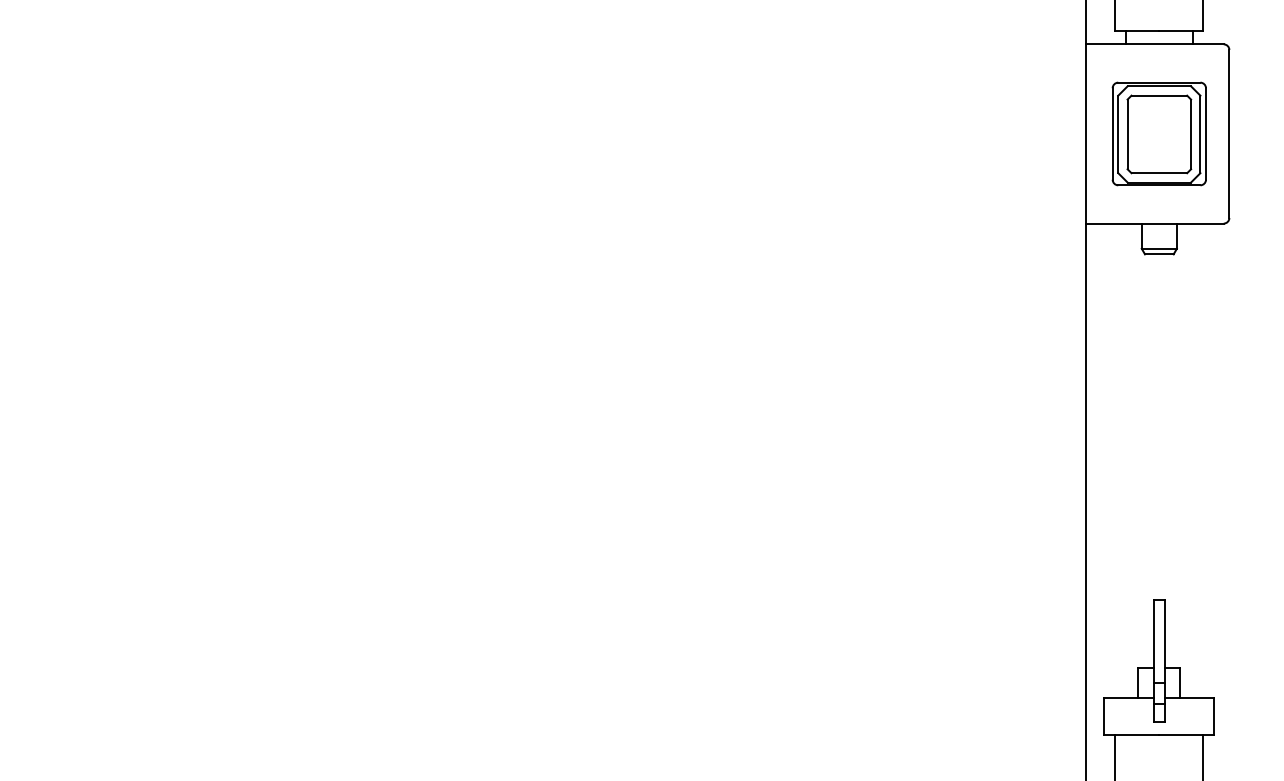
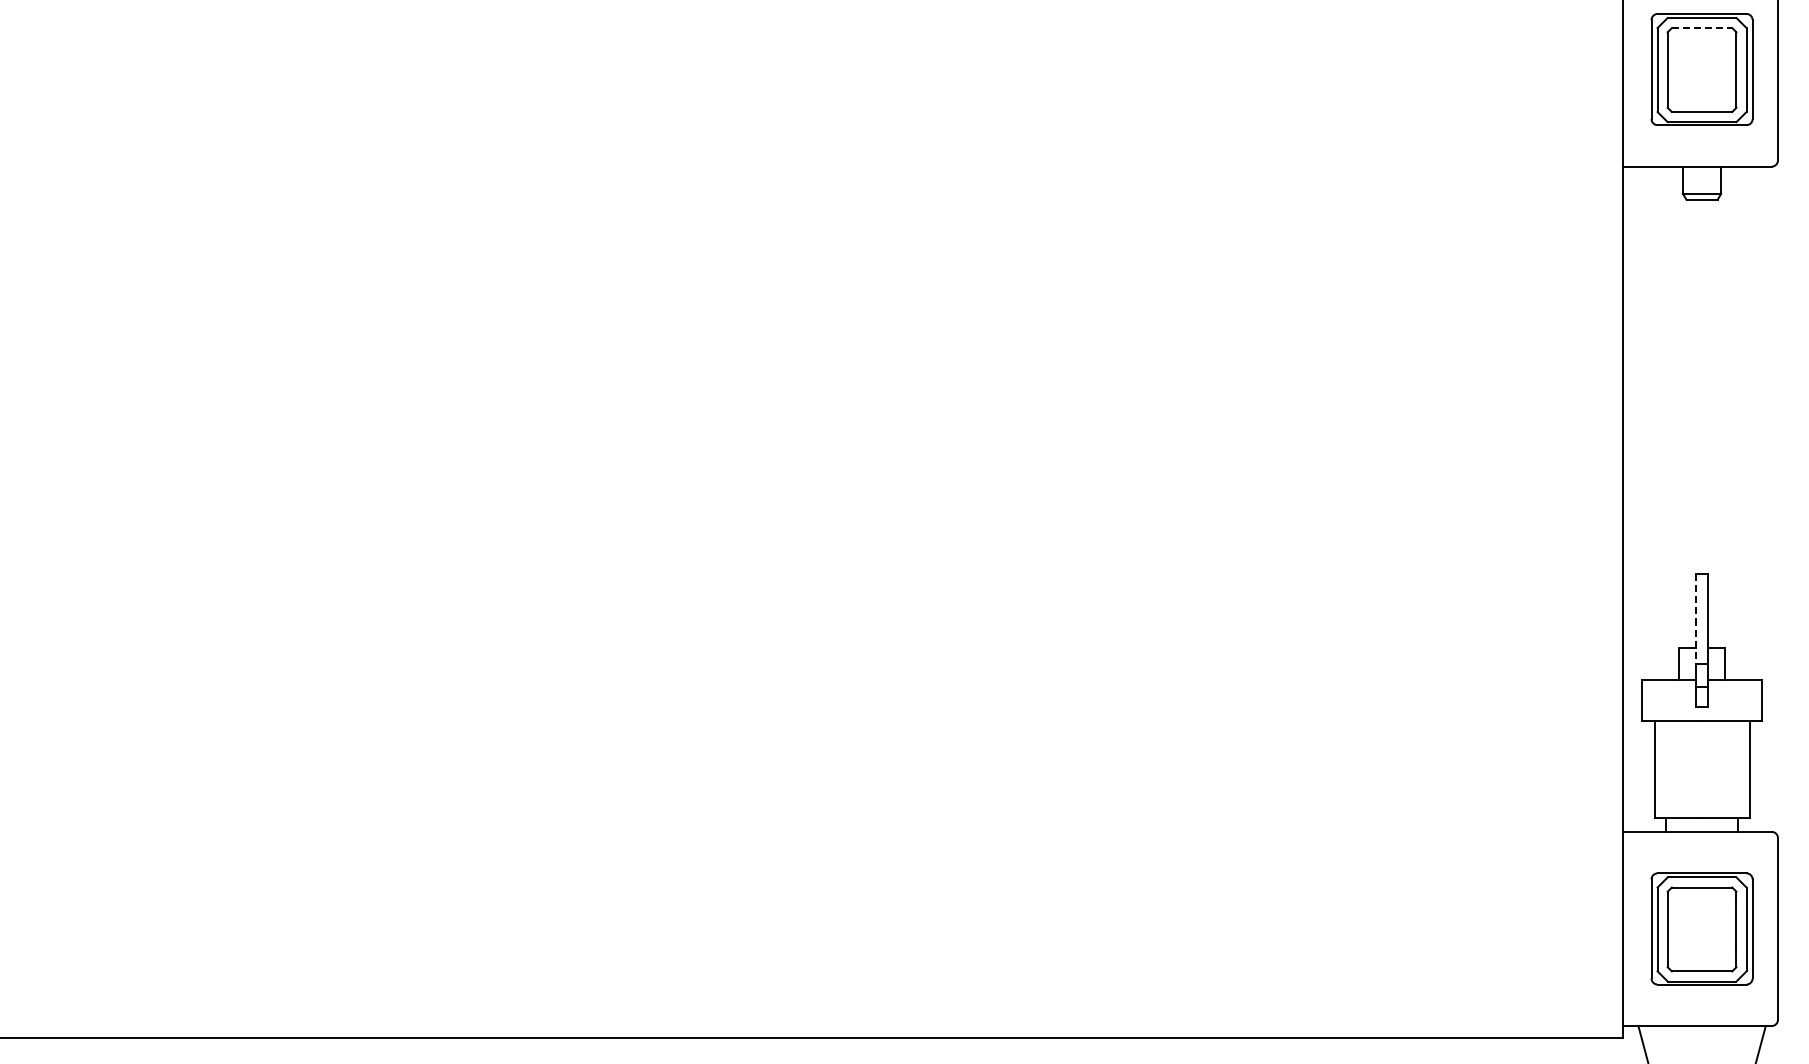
line: (1159, 96) -> (1702, 28), solid -> dashed
line: (1154, 641) -> (1696, 619), solid -> dashed

